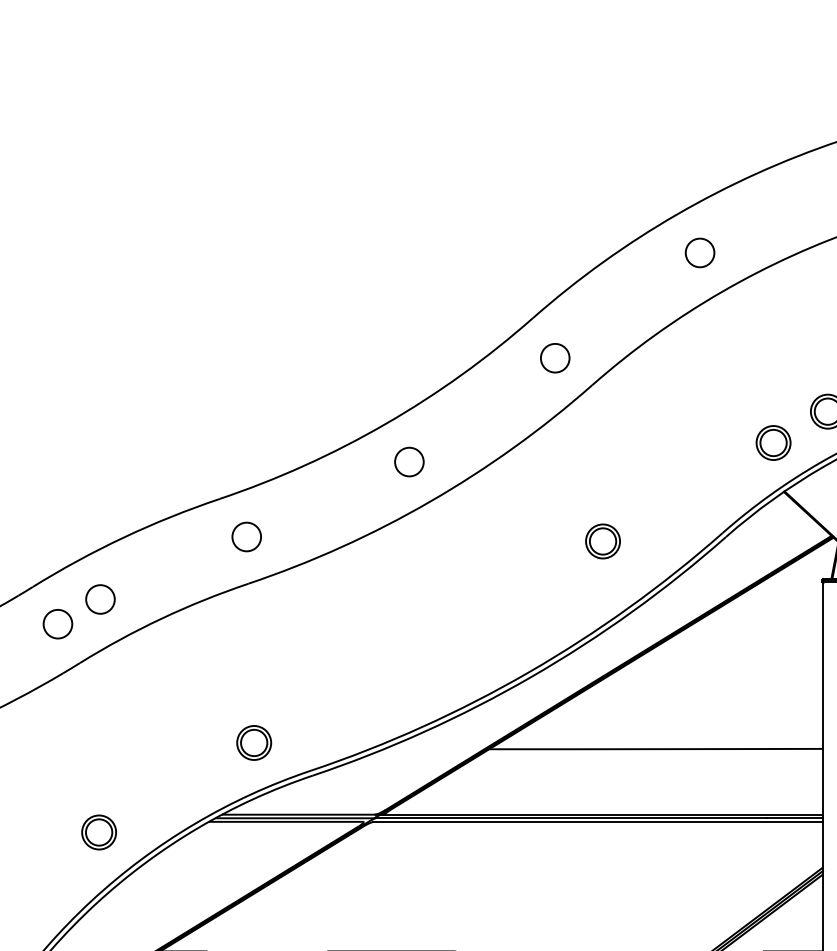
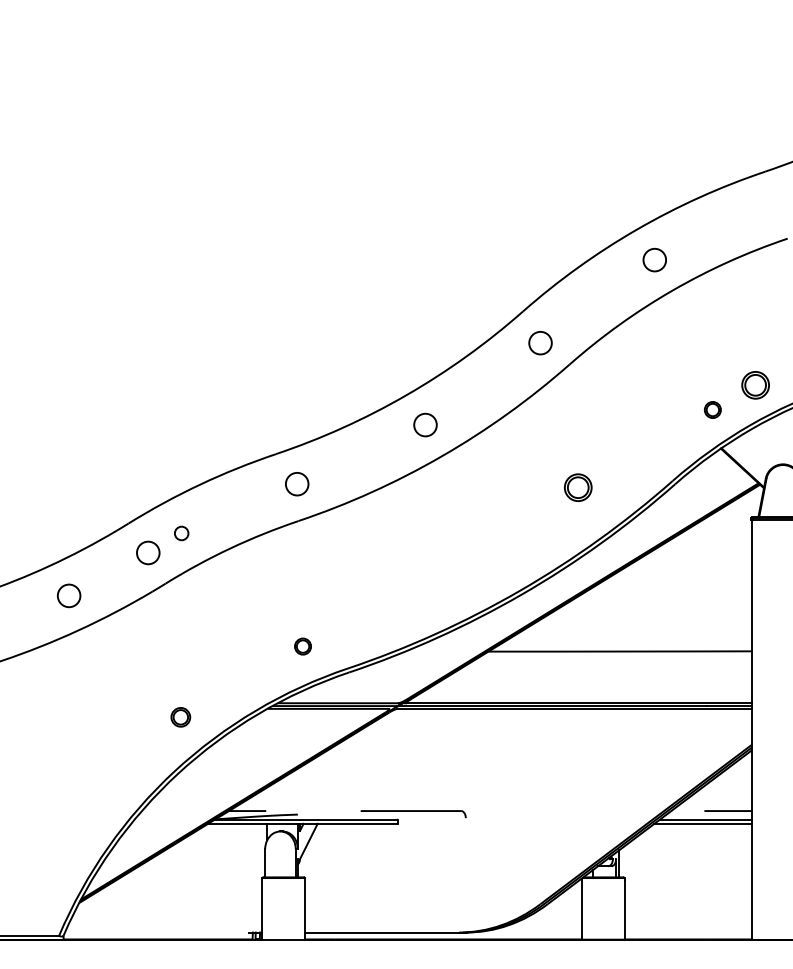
part: (773, 442) -> (712, 409), size x0.6
circle: (100, 599) -> (181, 533), size x0.6
part: (253, 742) -> (302, 646), size x0.6
part: (98, 832) -> (180, 717), size x0.7

